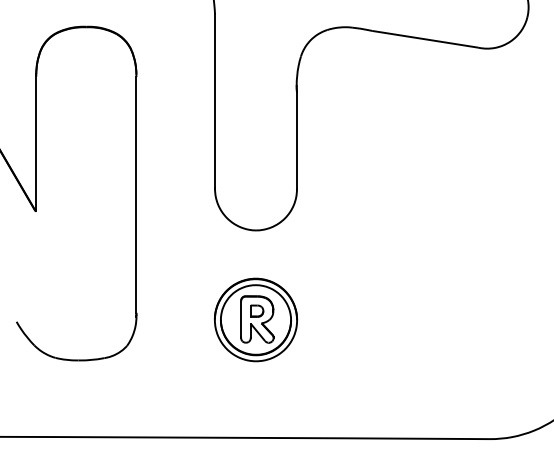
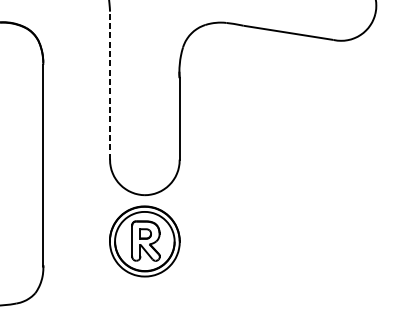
line: (215, 100) -> (110, 84), solid -> dashed
part: (256, 319) -> (145, 241), moved

